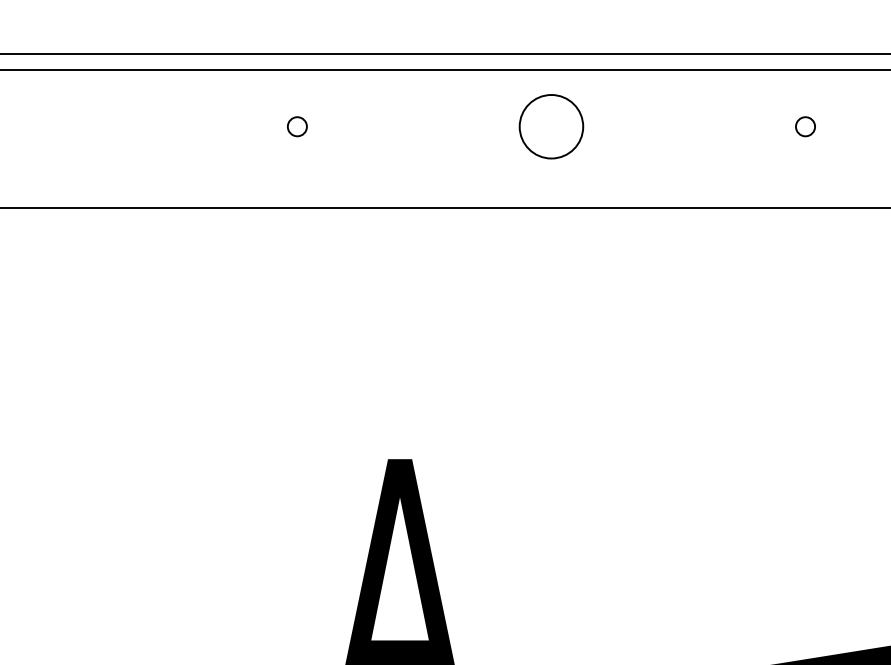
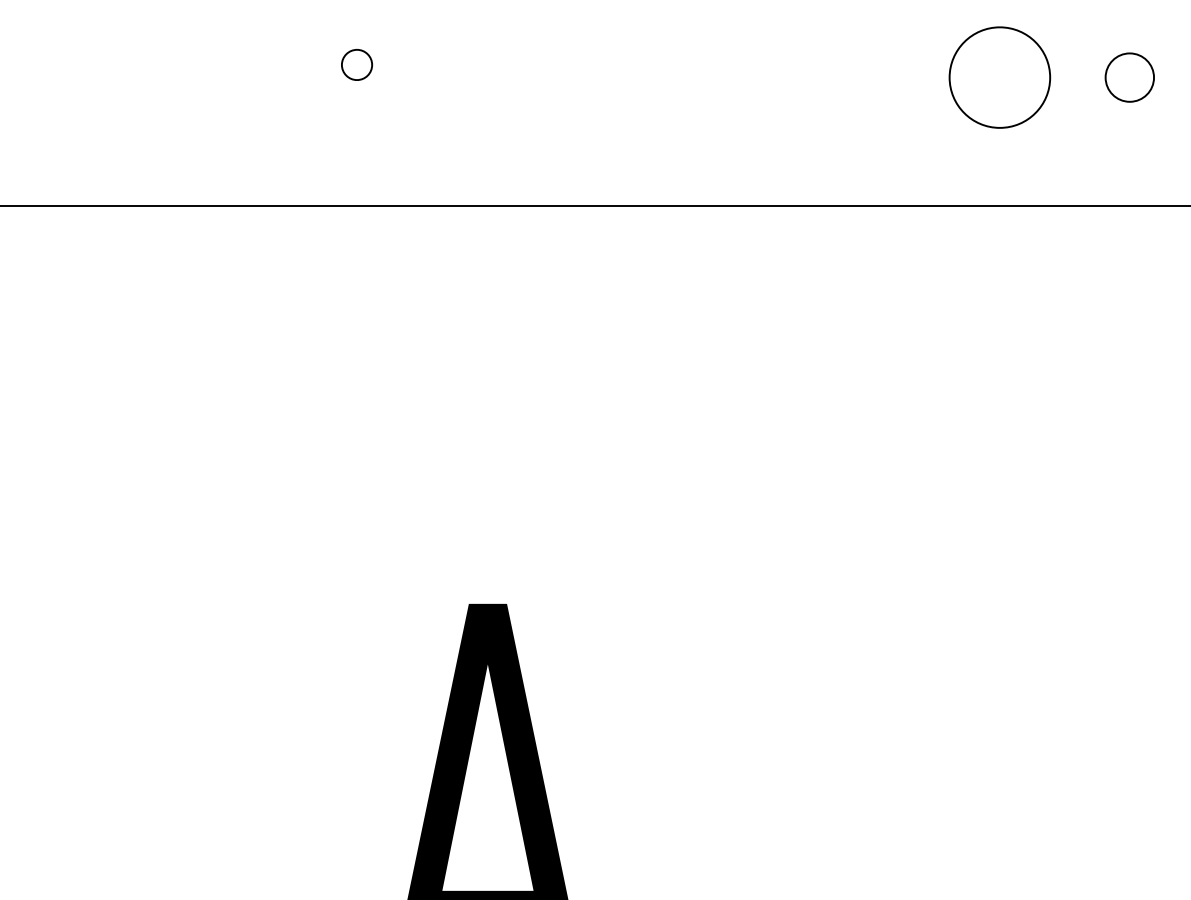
circle: (297, 126) -> (357, 64), moved
circle: (551, 126) -> (999, 77), moved
circle: (805, 126) -> (1129, 77), size x1.6

